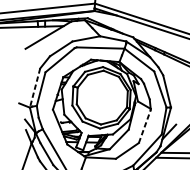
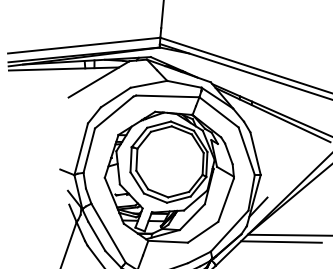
line: (35, 88) -> (81, 149), dashed -> solid
line: (145, 126) -> (226, 199), dashed -> solid

